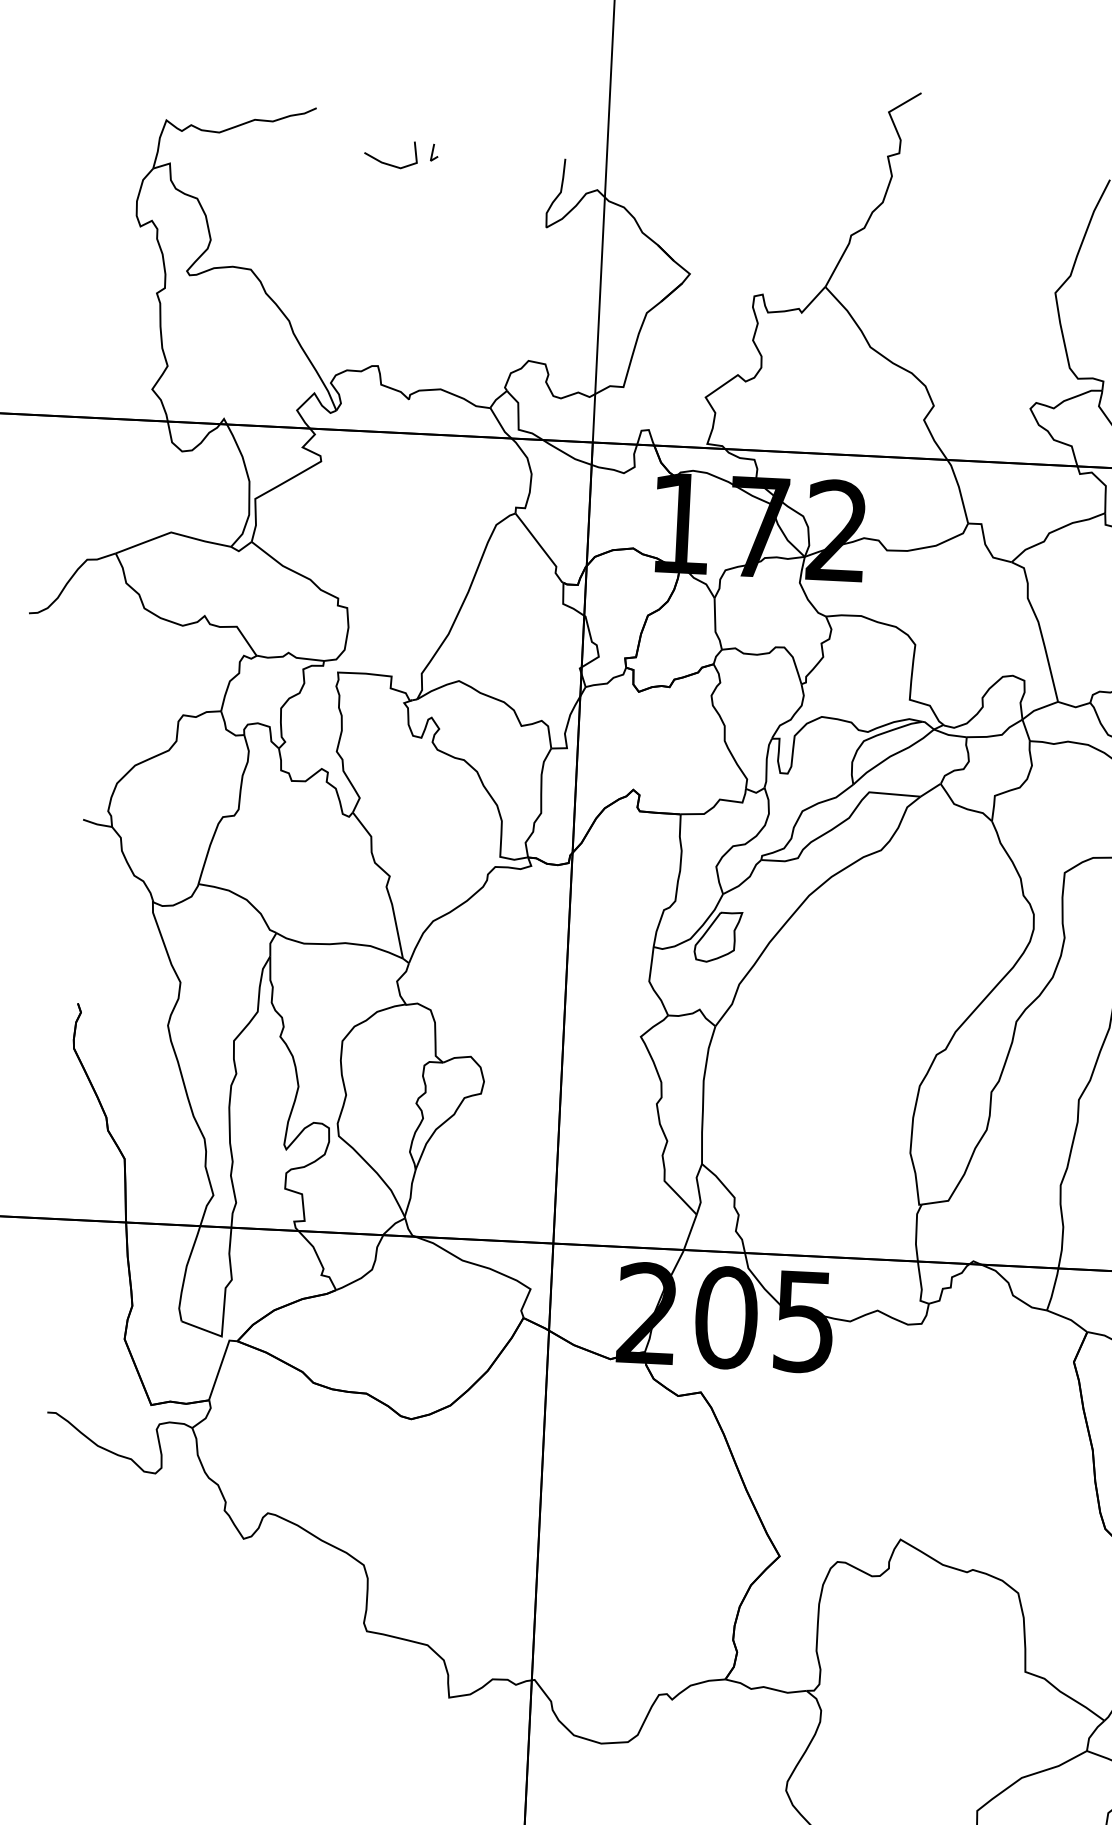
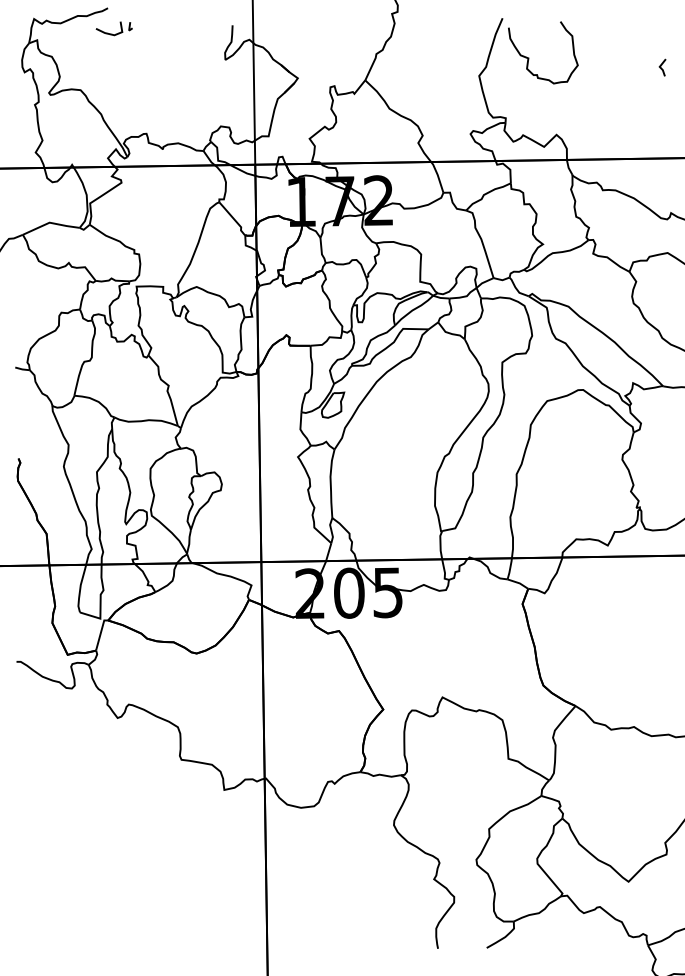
part: (399, 154) -> (113, 28), moved

